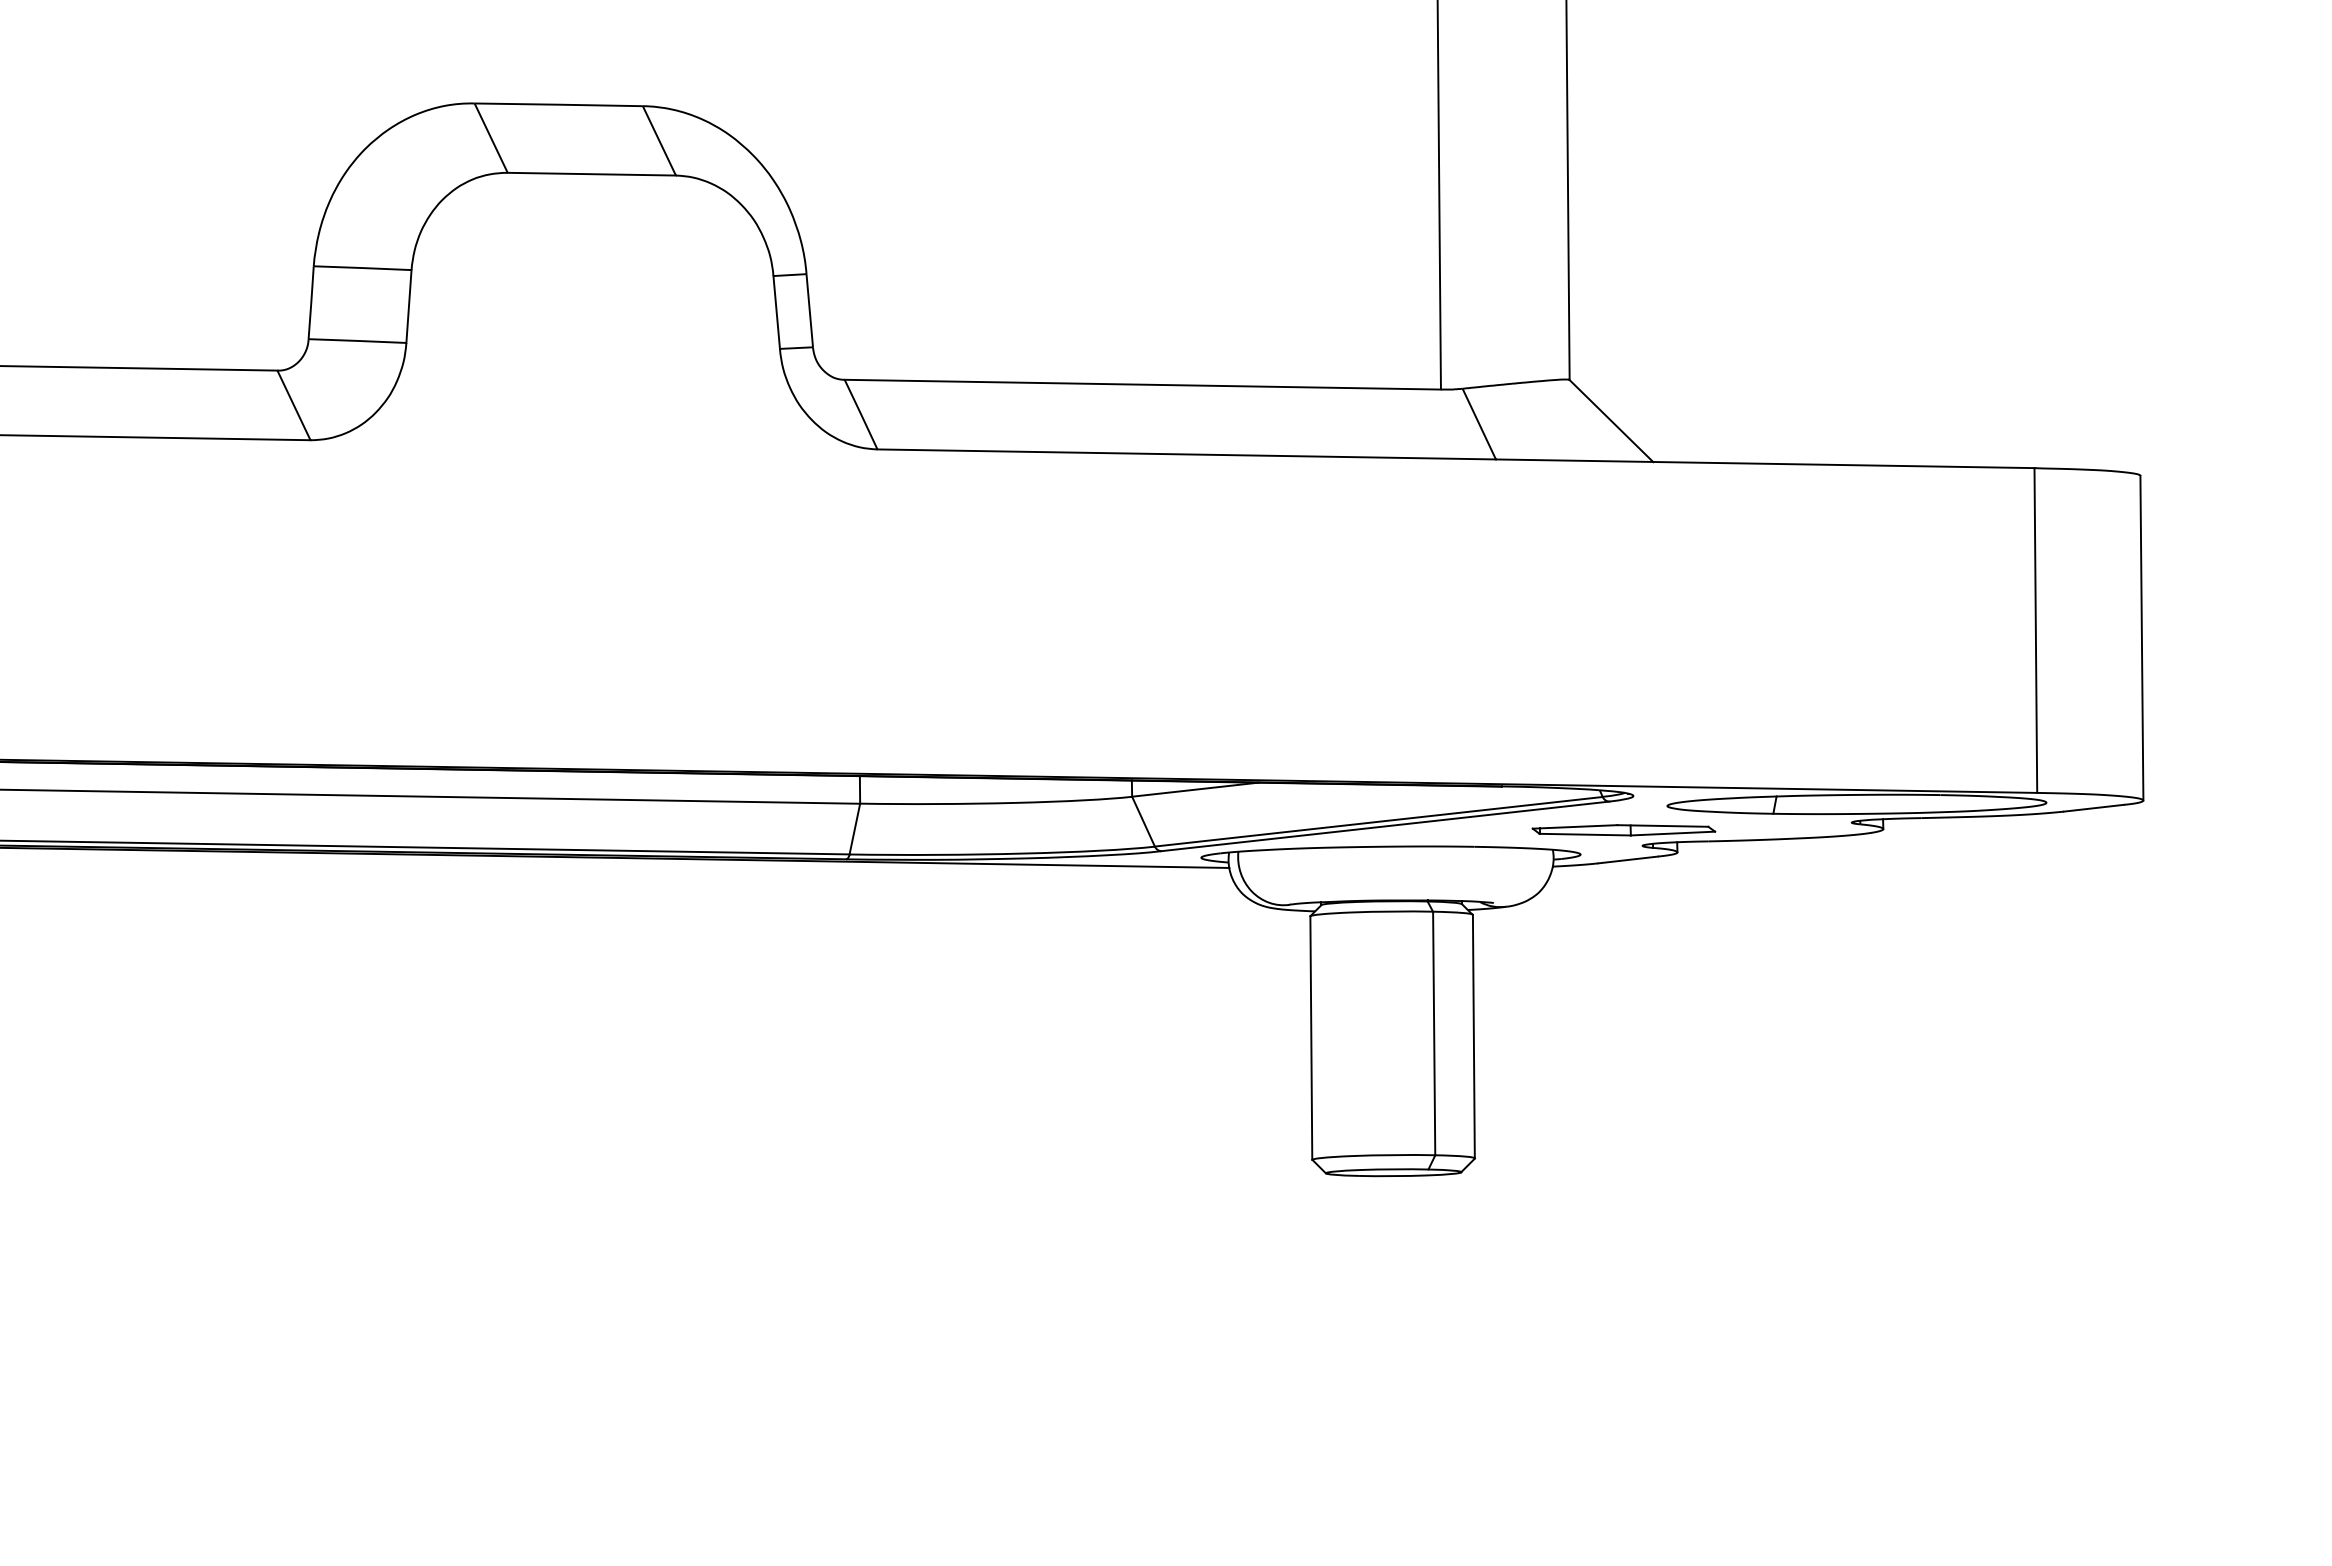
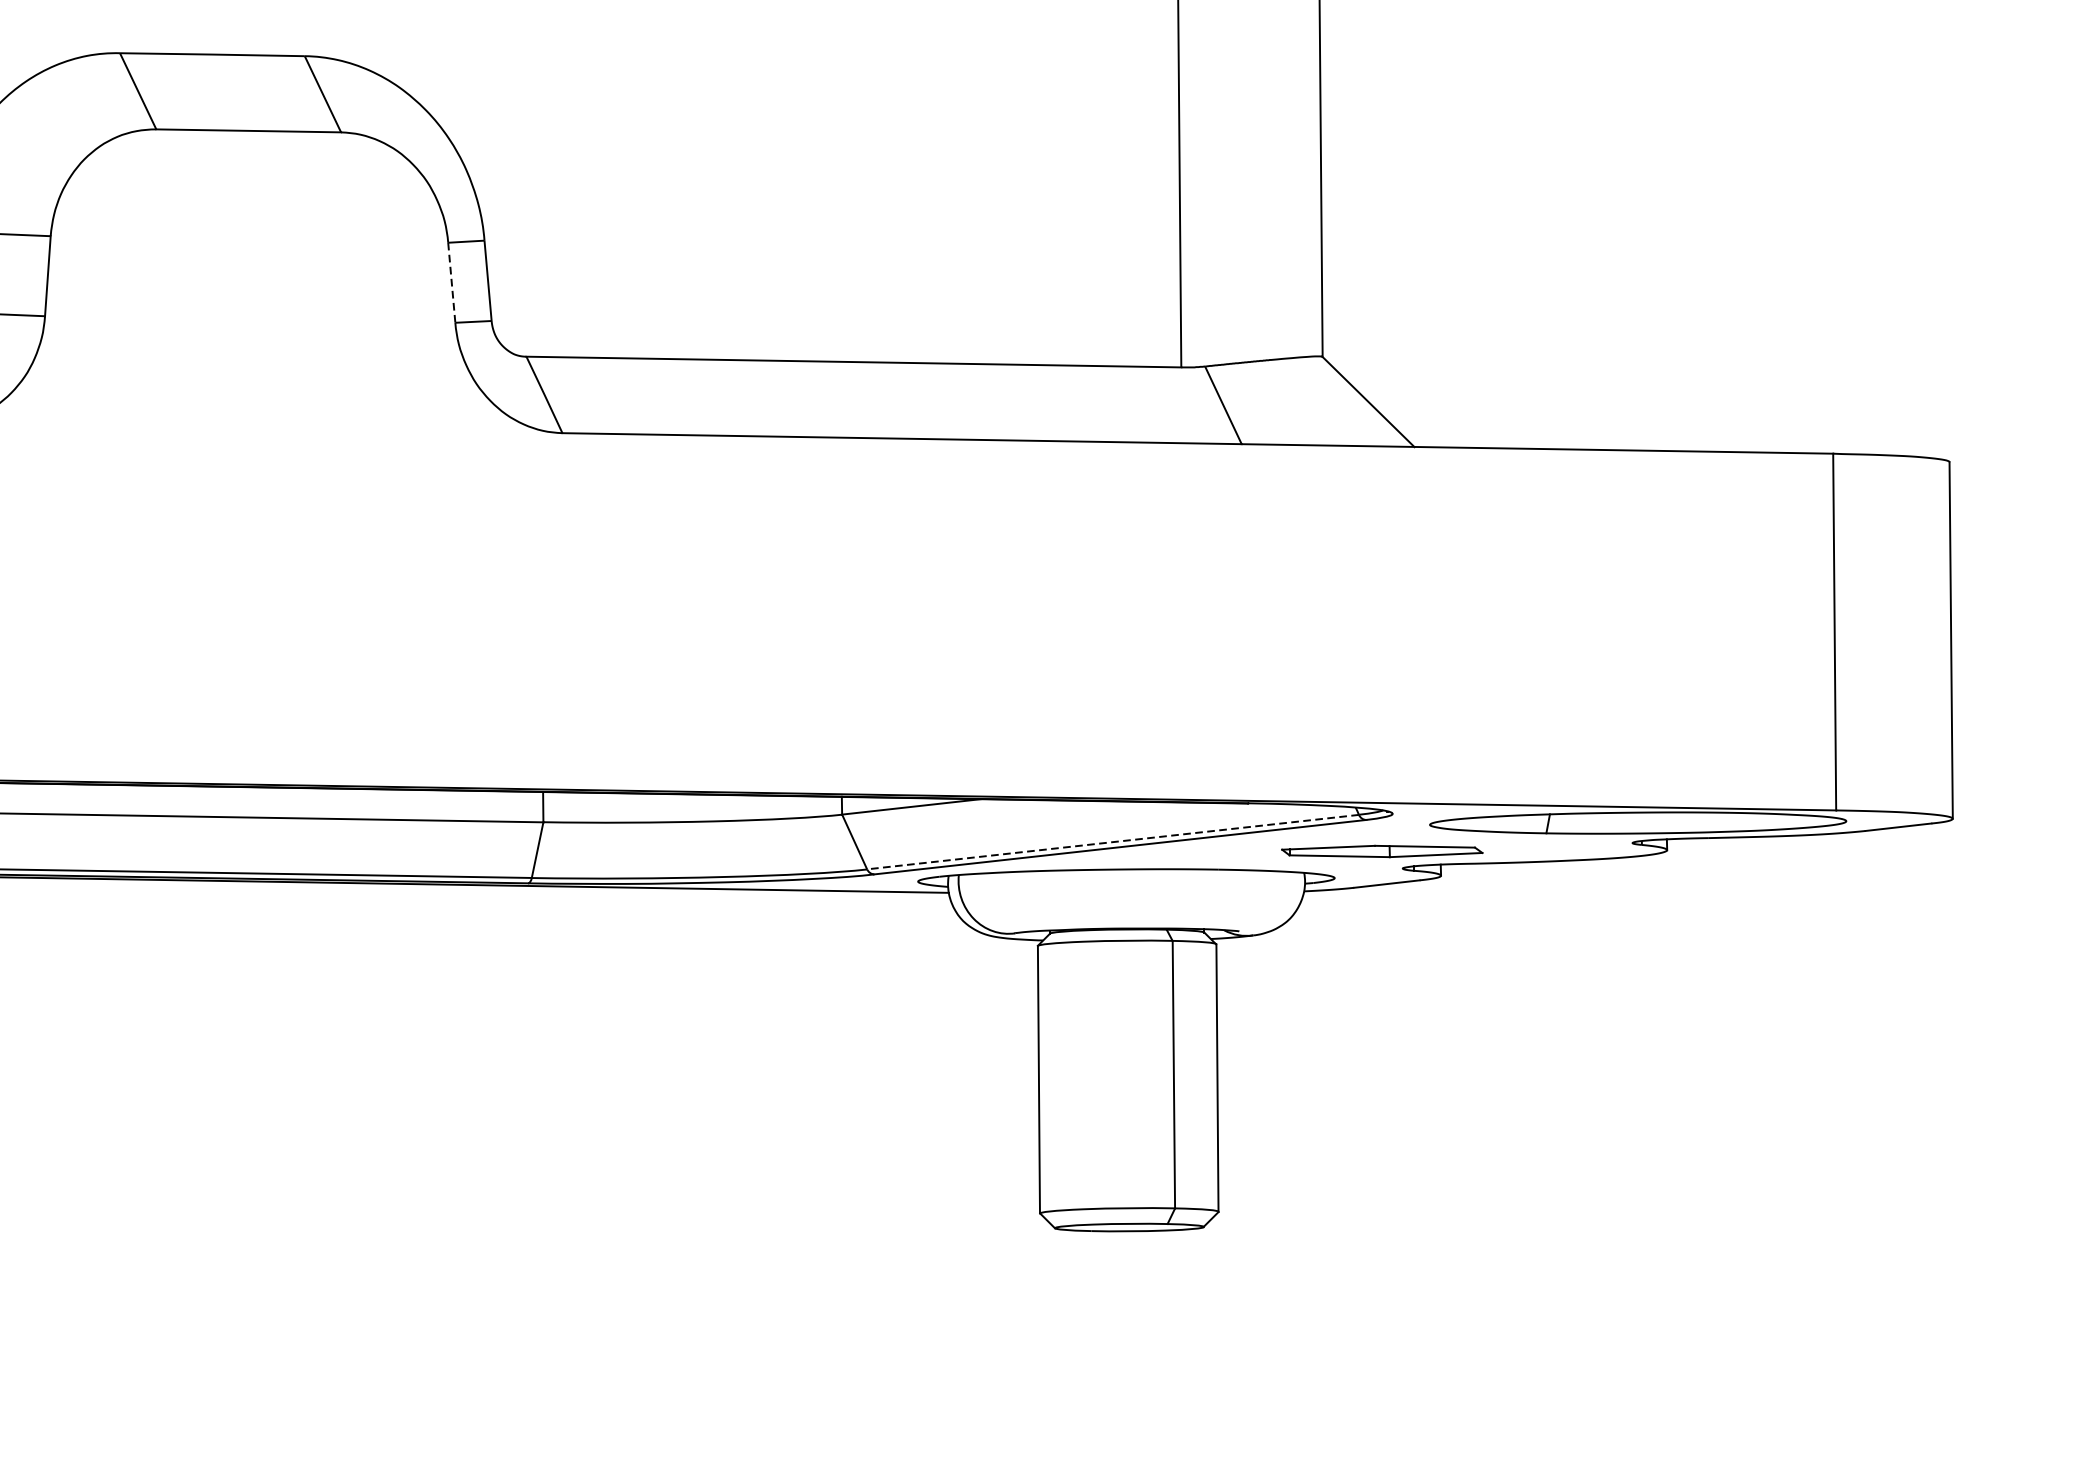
line: (776, 312) -> (451, 282), solid -> dashed
line: (1378, 821) -> (1112, 841), solid -> dashed

